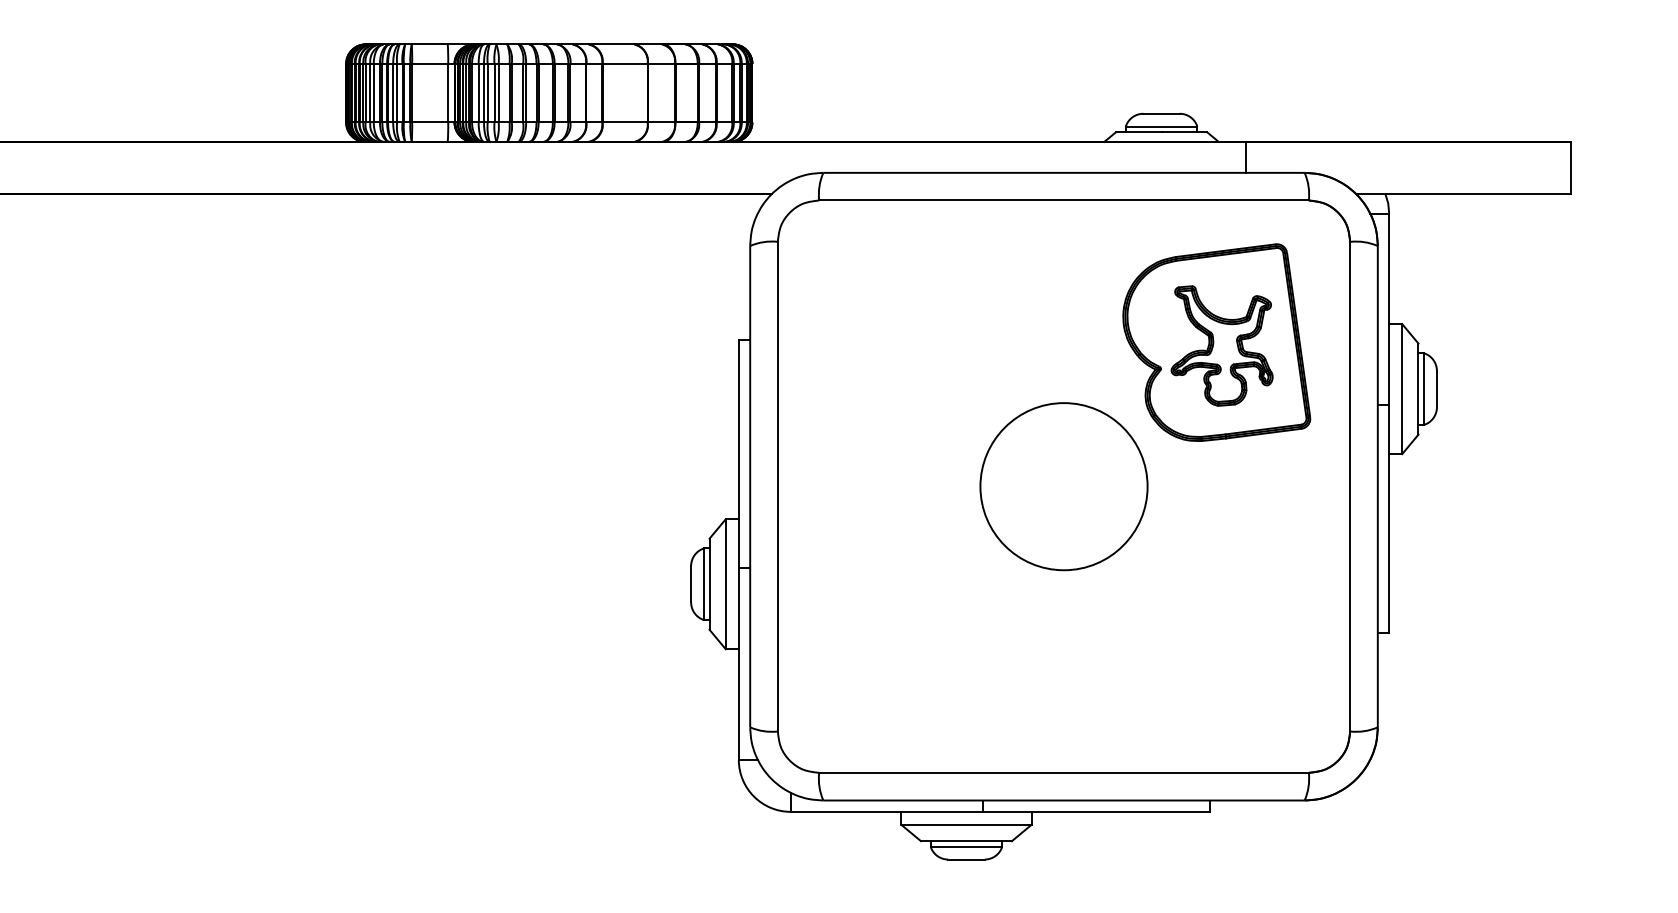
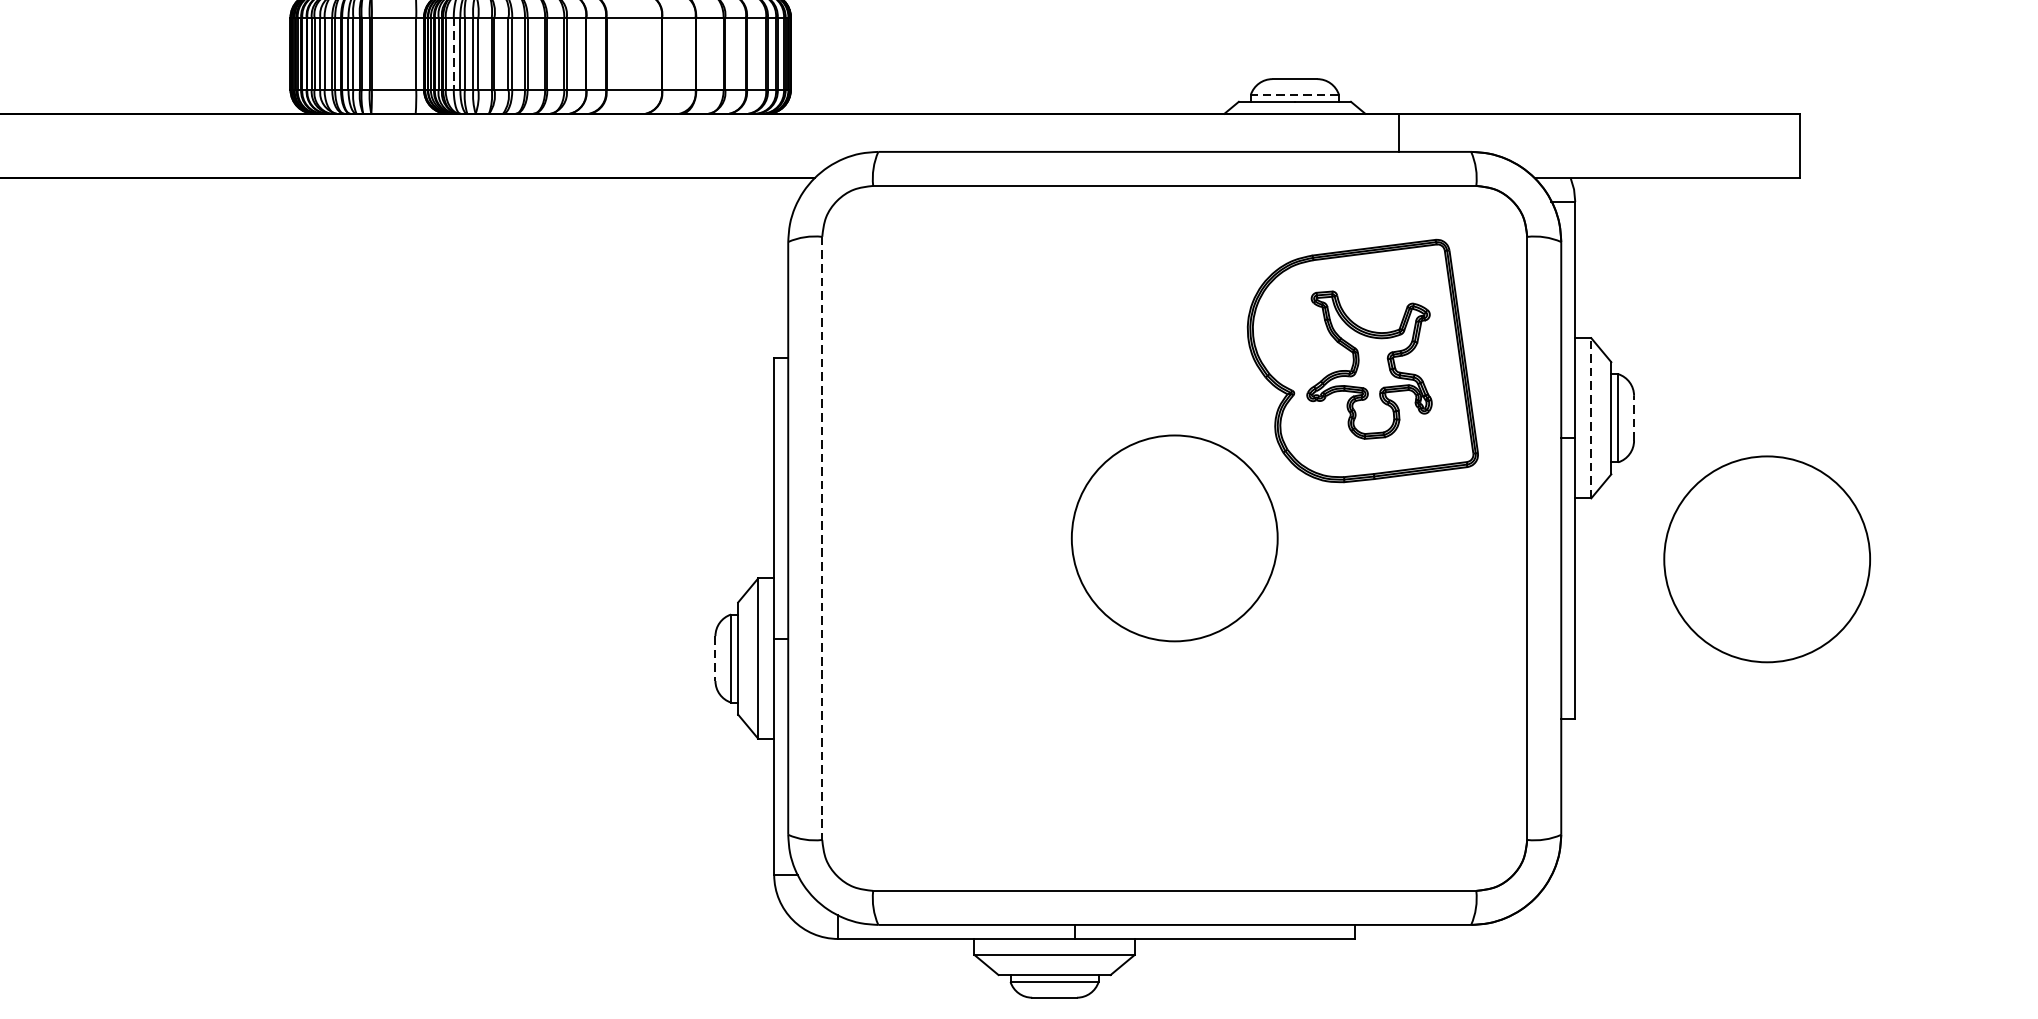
line: (478, 93) -> (453, 54), solid -> dashed
line: (1161, 126) -> (1294, 94), solid -> dashed
line: (1402, 388) -> (1591, 417), solid -> dashed
line: (1436, 388) -> (1633, 417), solid -> dashed
line: (777, 486) -> (821, 538), solid -> dashed
circle: (1544, 503) -> (1766, 559), added
line: (691, 584) -> (715, 658), solid -> dashed

